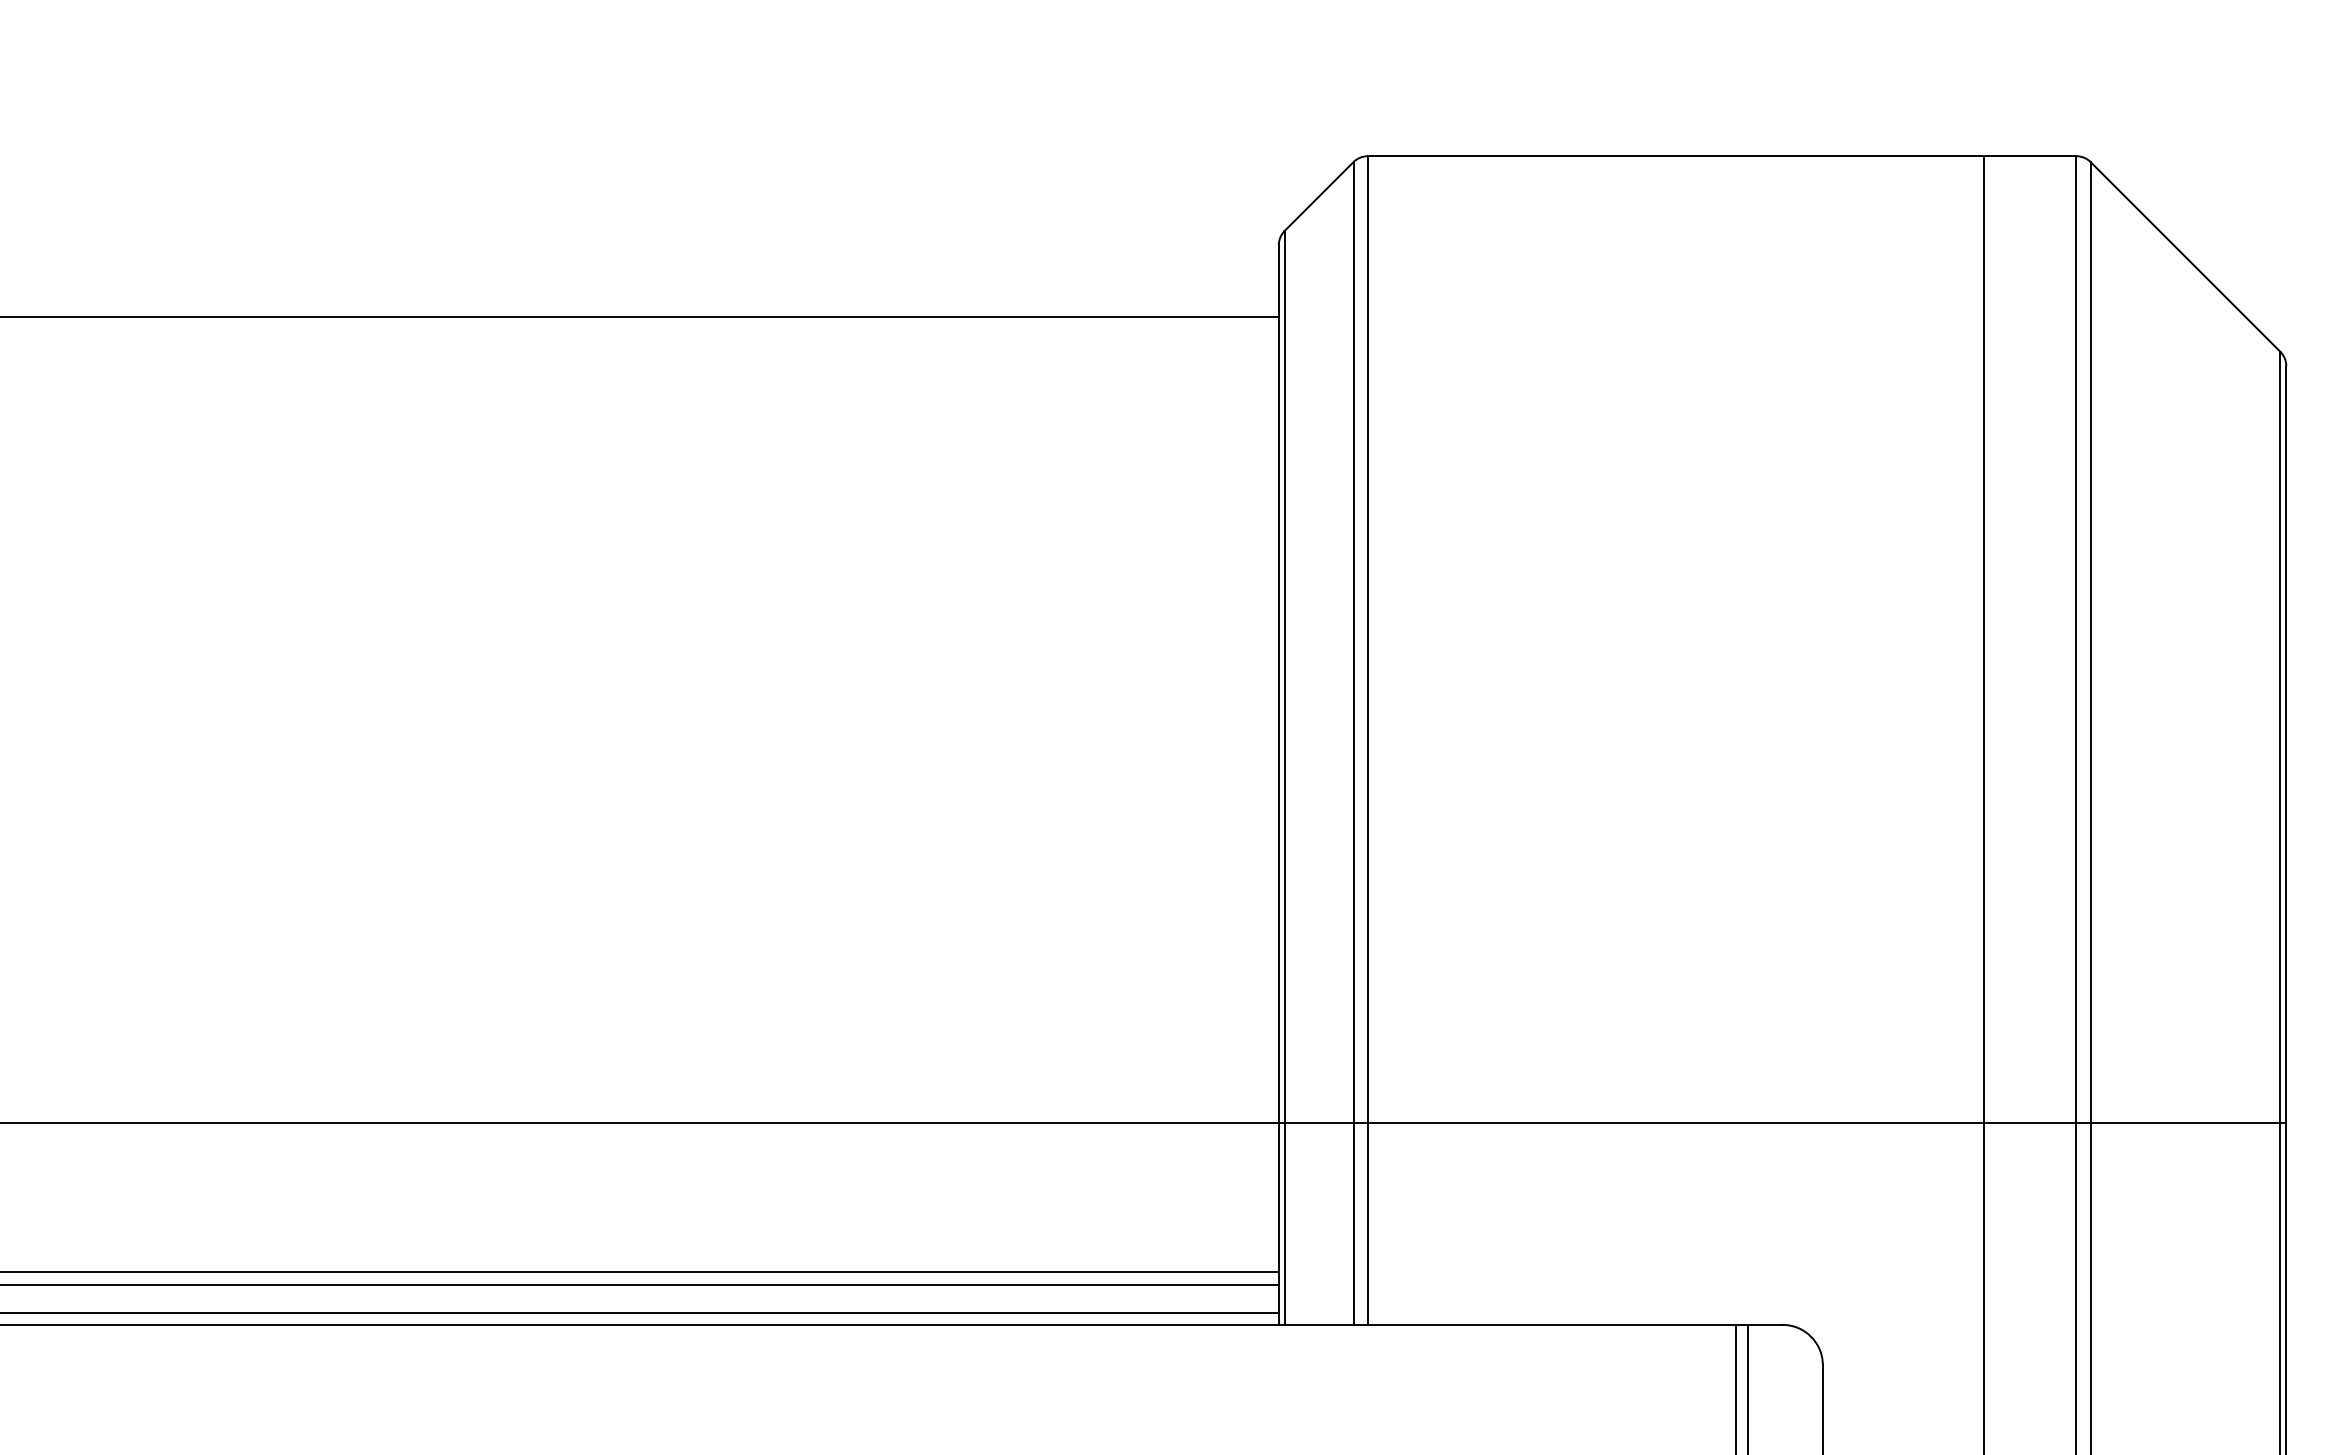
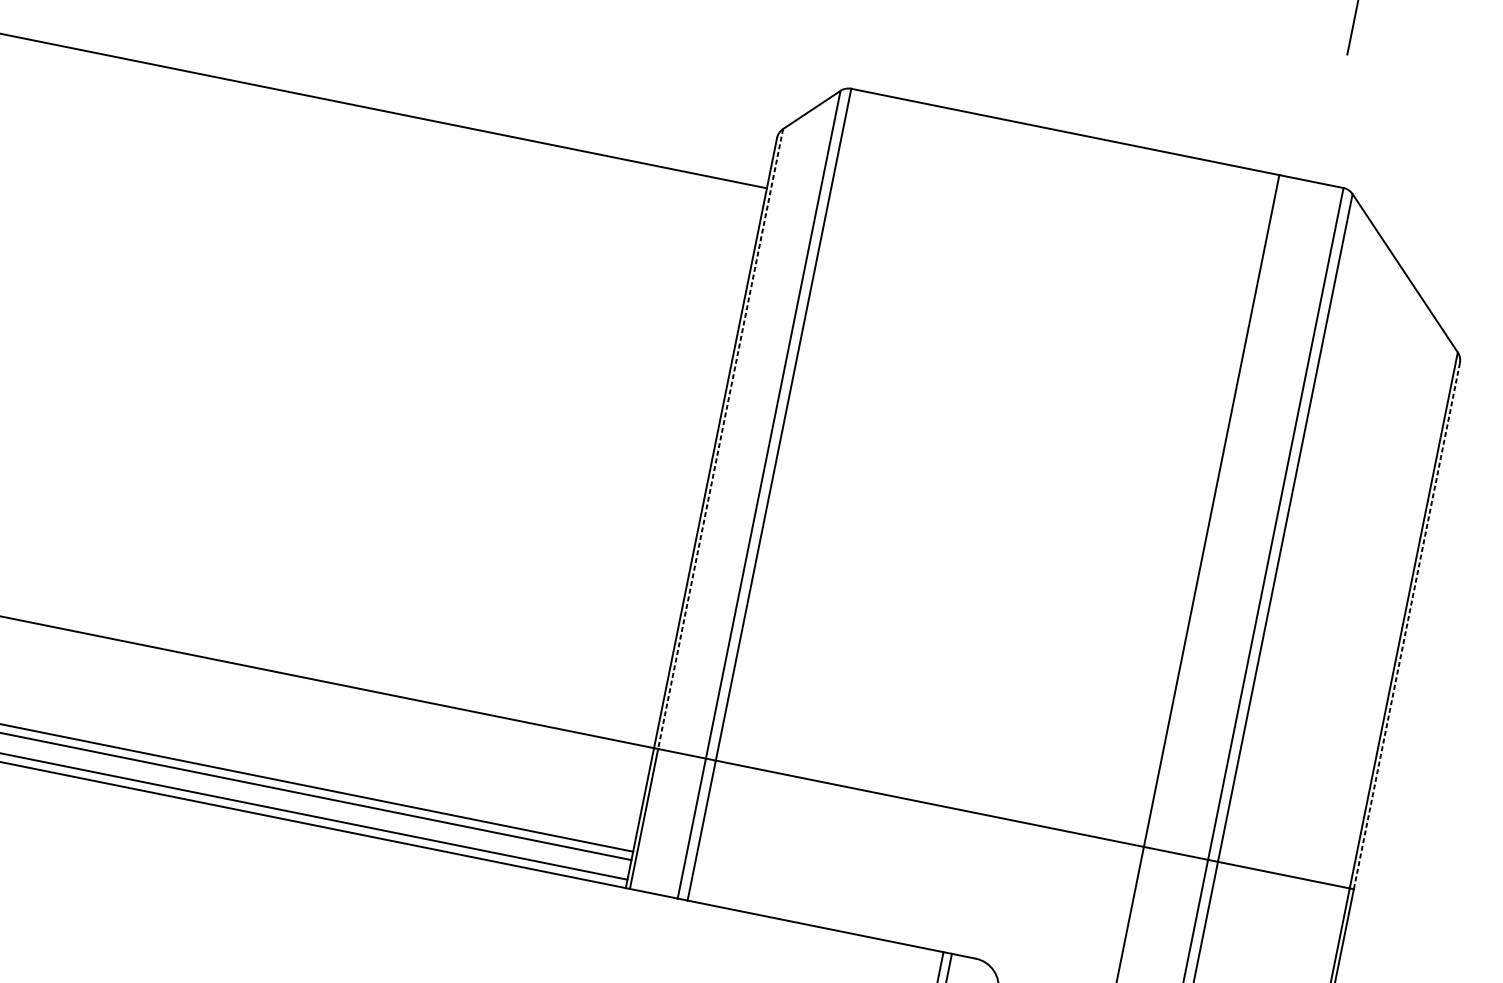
line: (1284, 677) -> (720, 439), solid -> dashed
line: (2286, 744) -> (1407, 626), solid -> dashed

